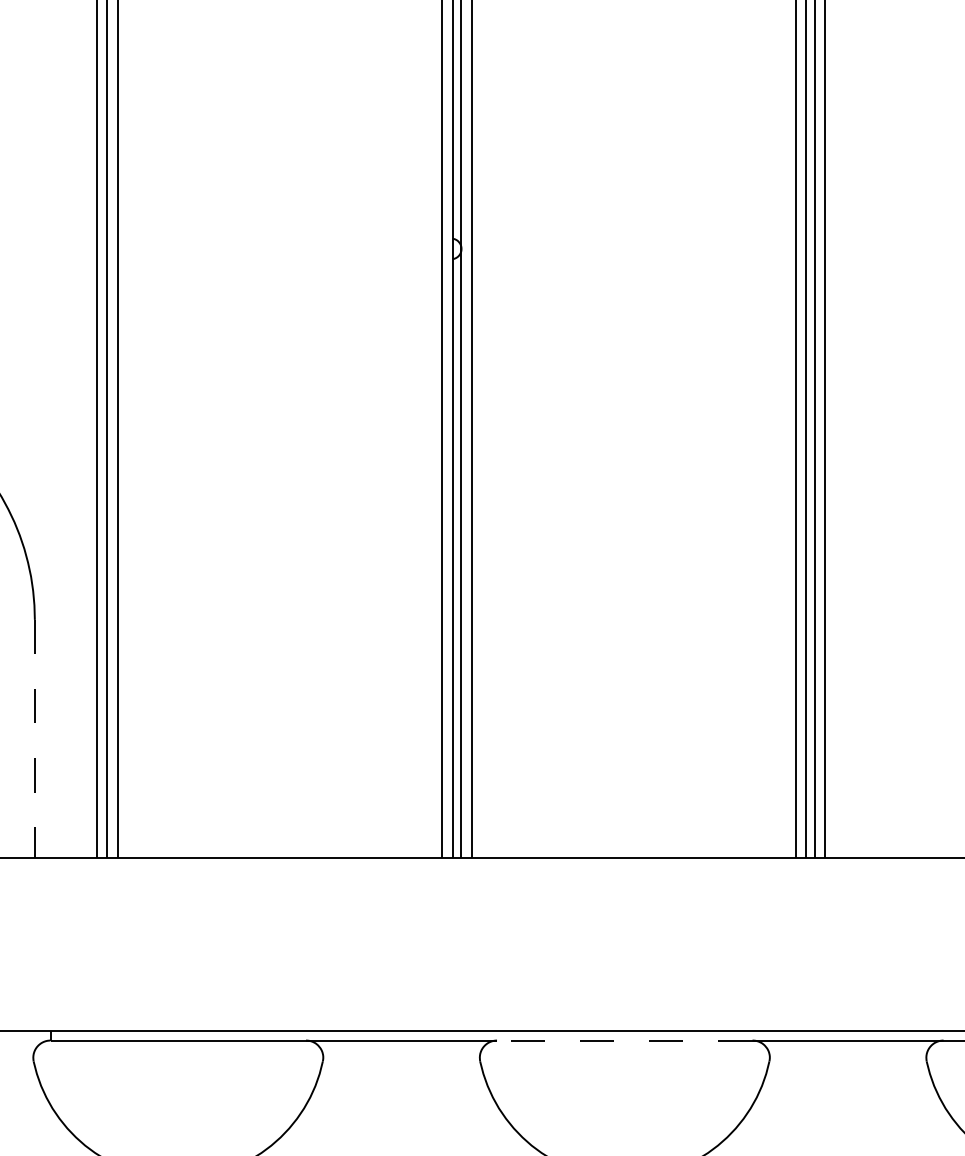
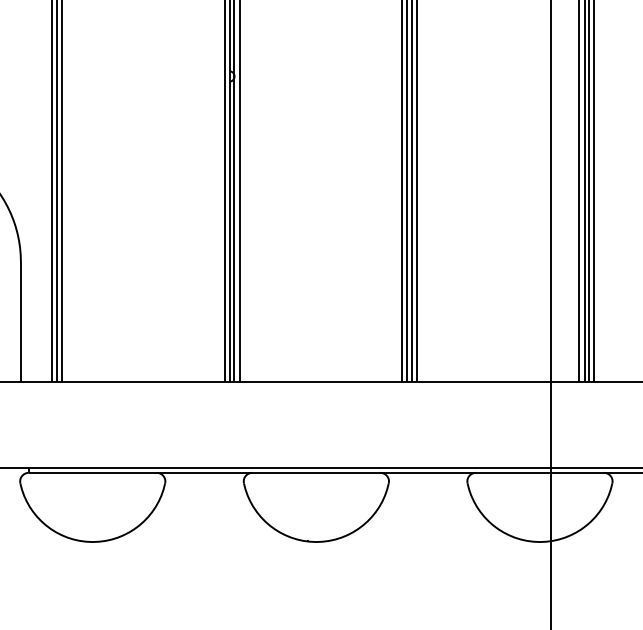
line: (33, 738) -> (20, 321), dashed -> solid
line: (625, 1039) -> (316, 472), dashed -> solid

